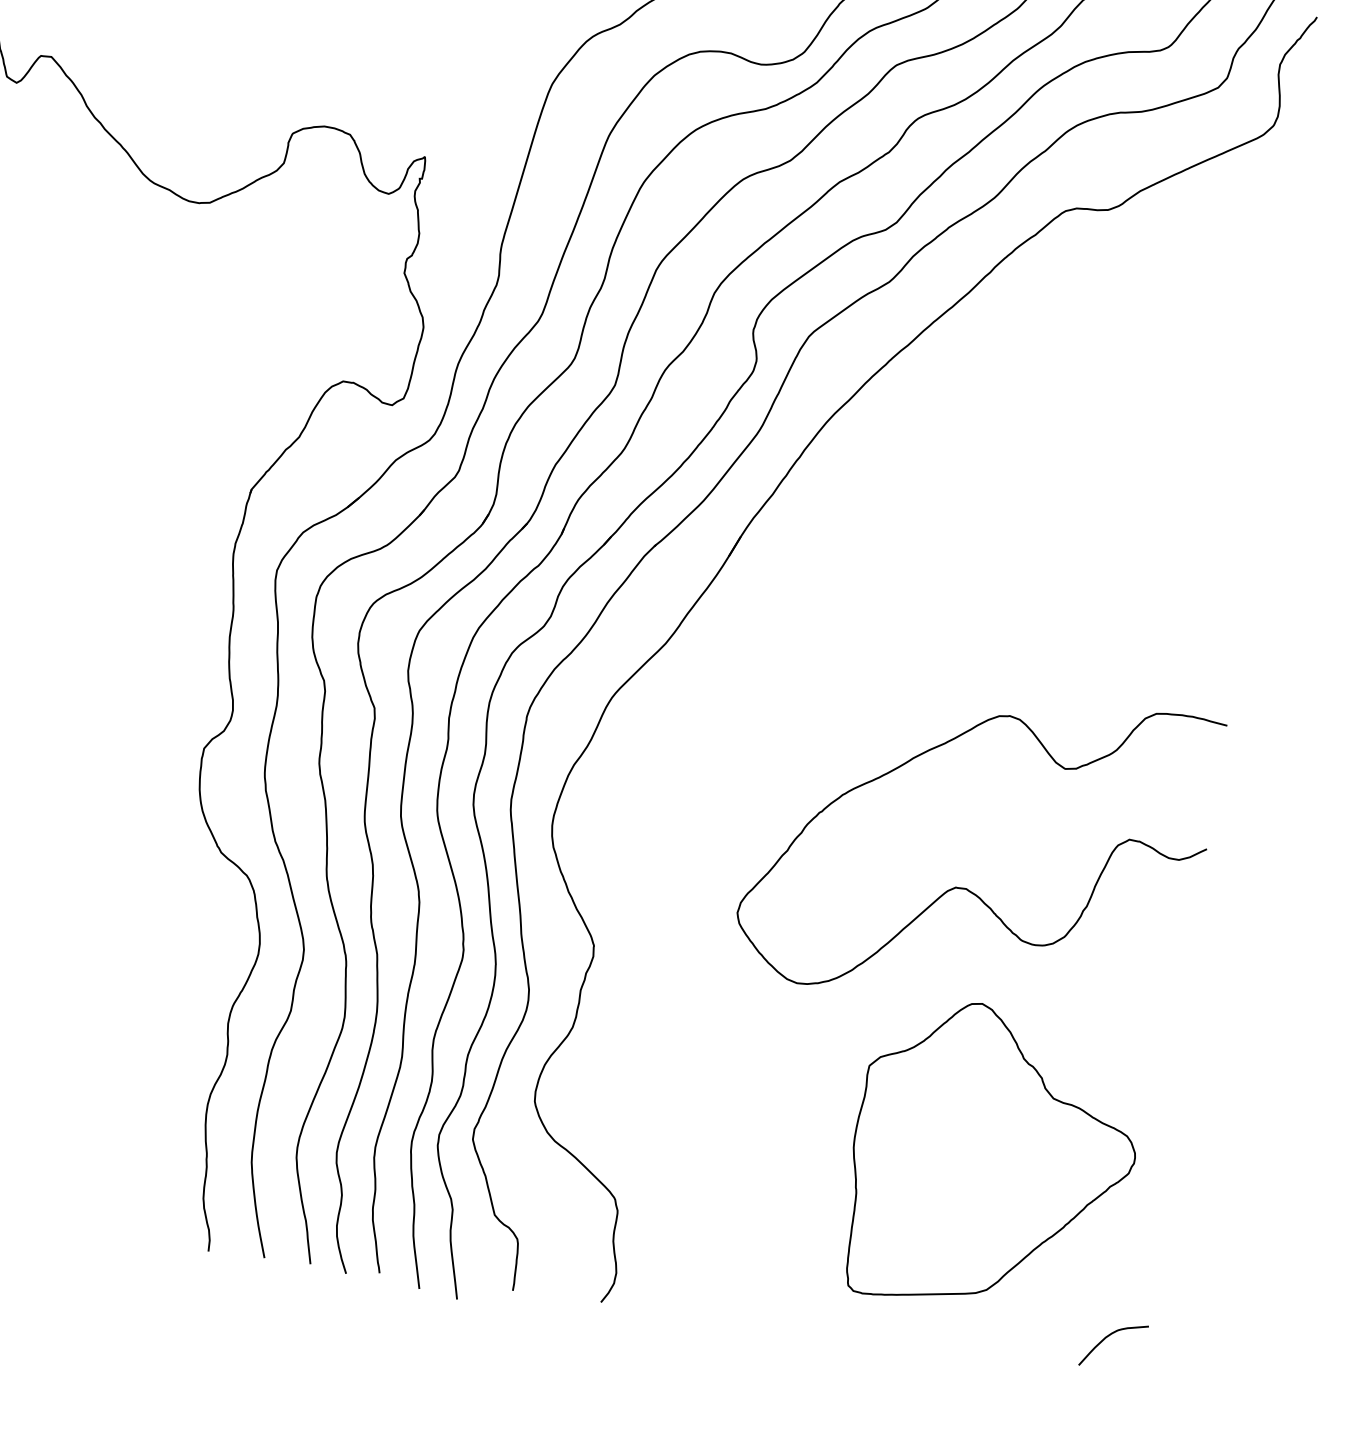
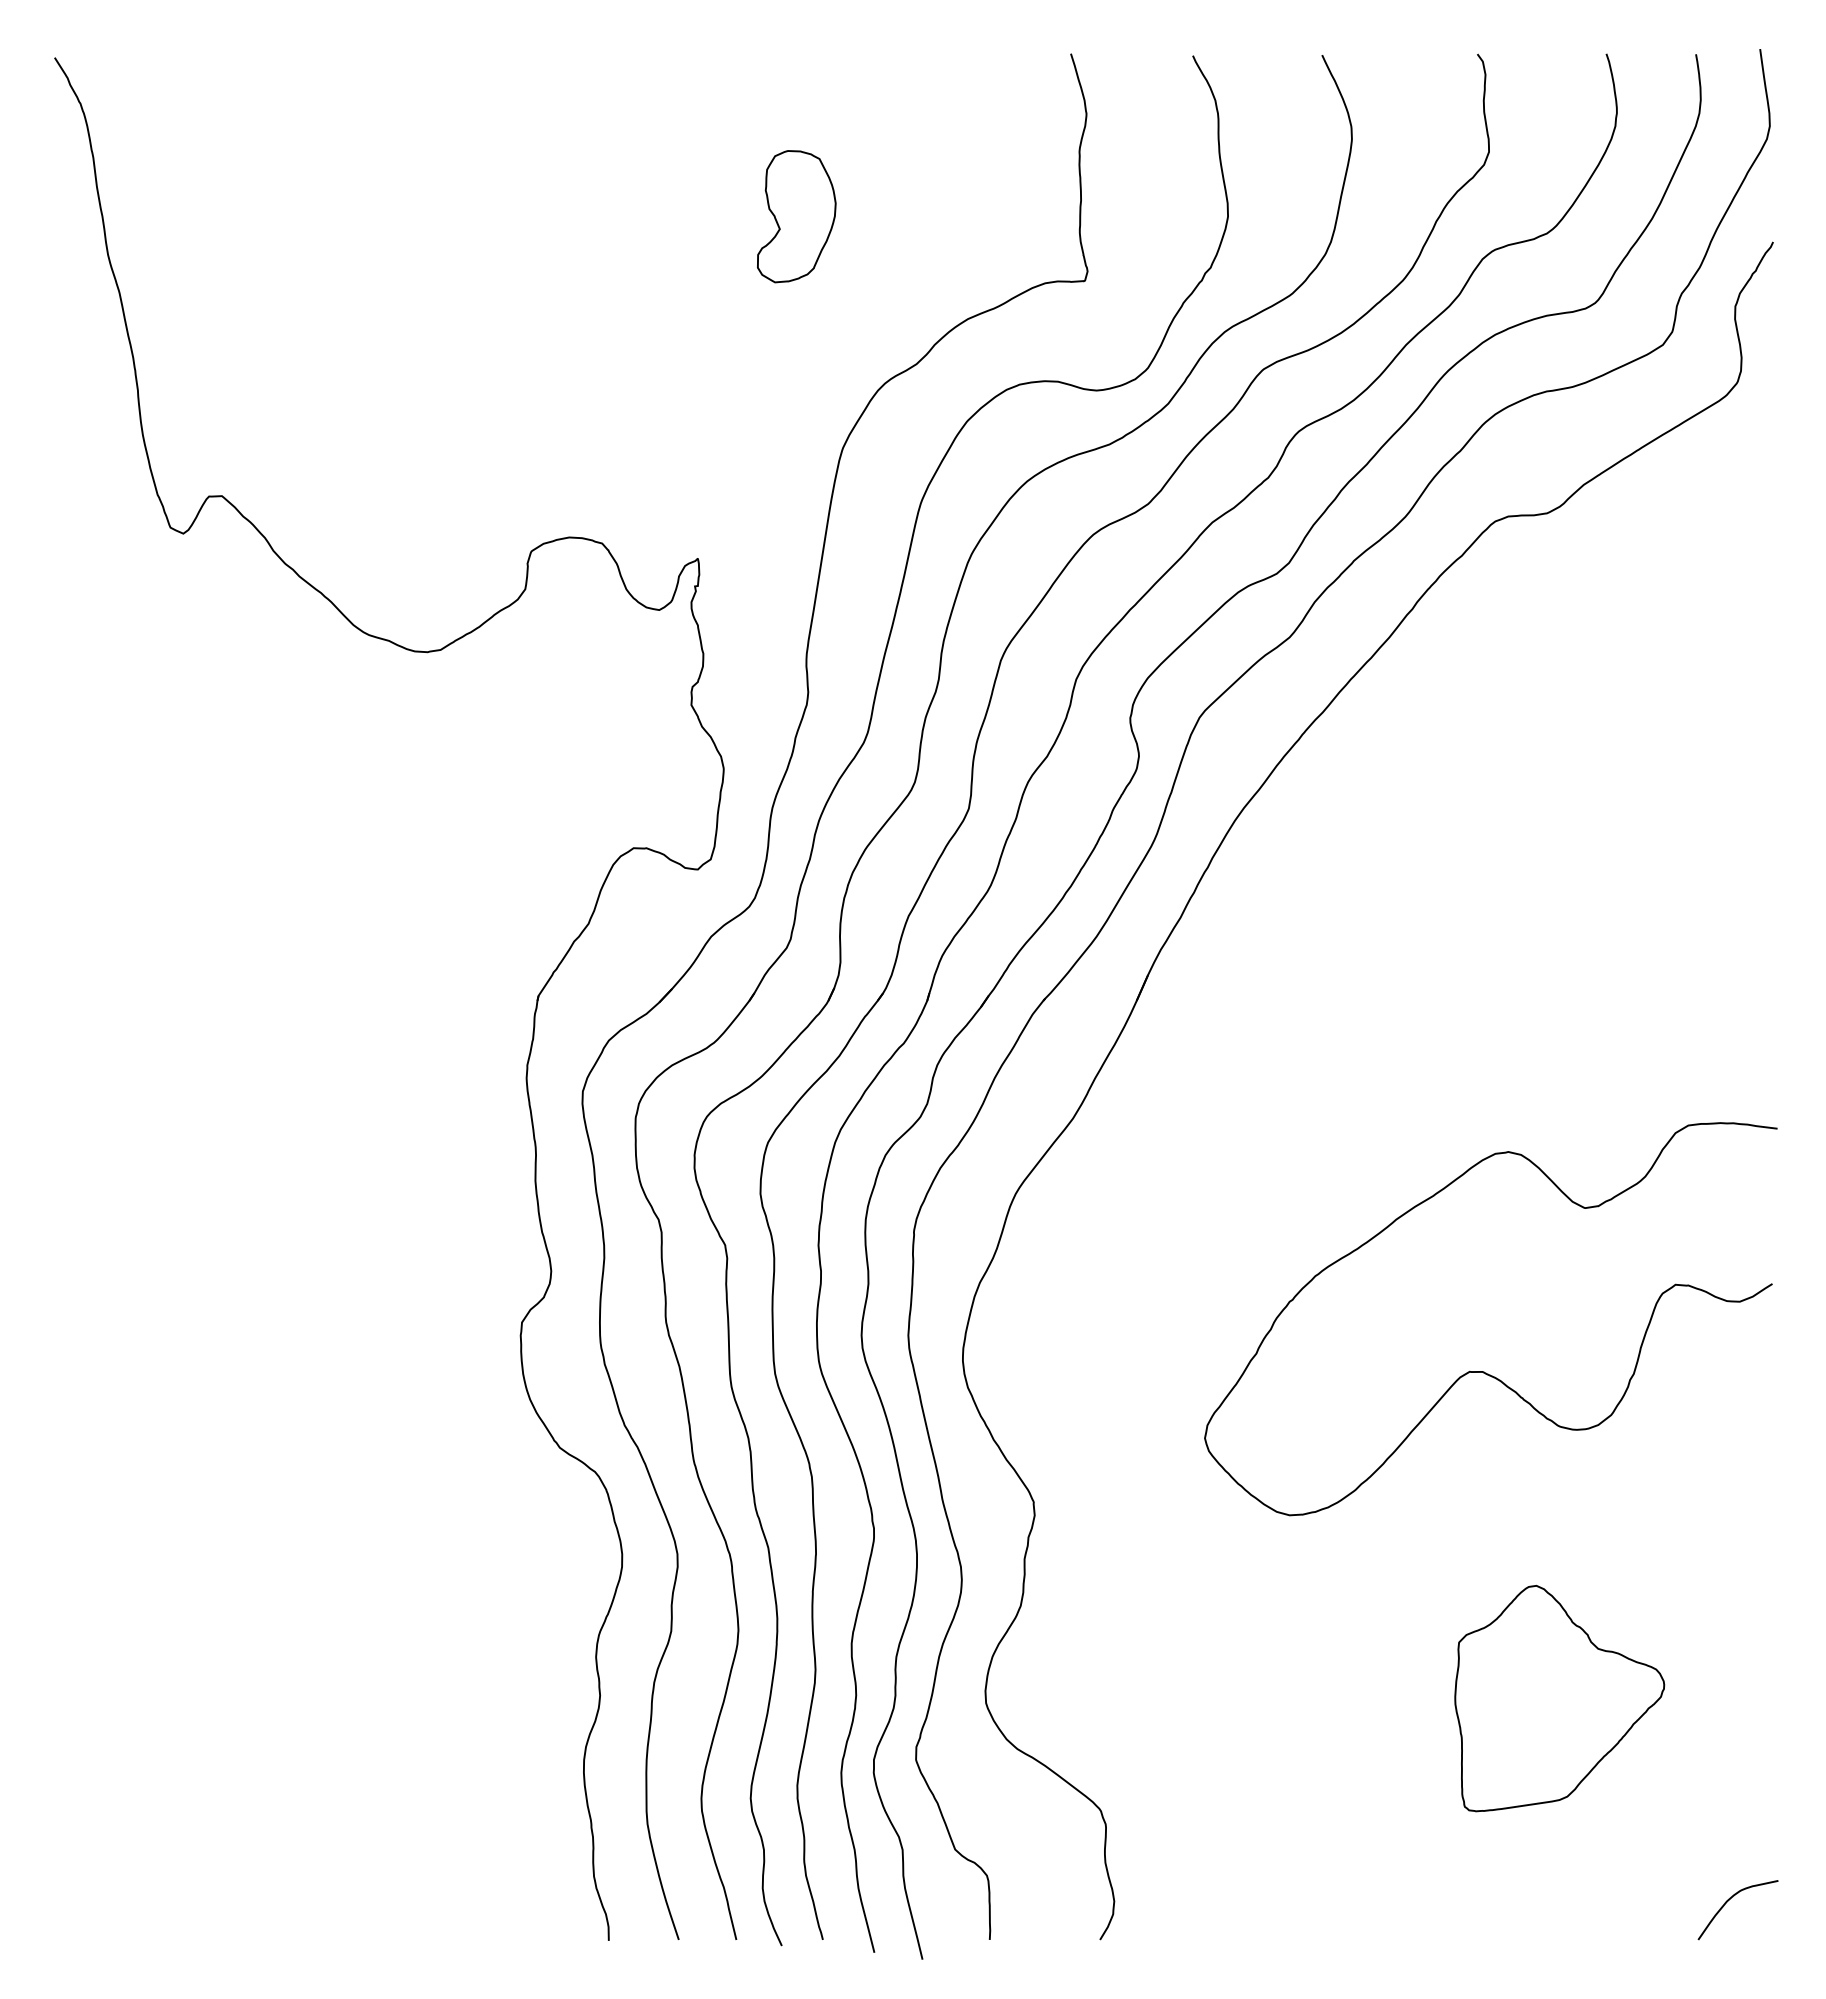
part: (993, 1157) -> (1559, 1698), size x0.6

